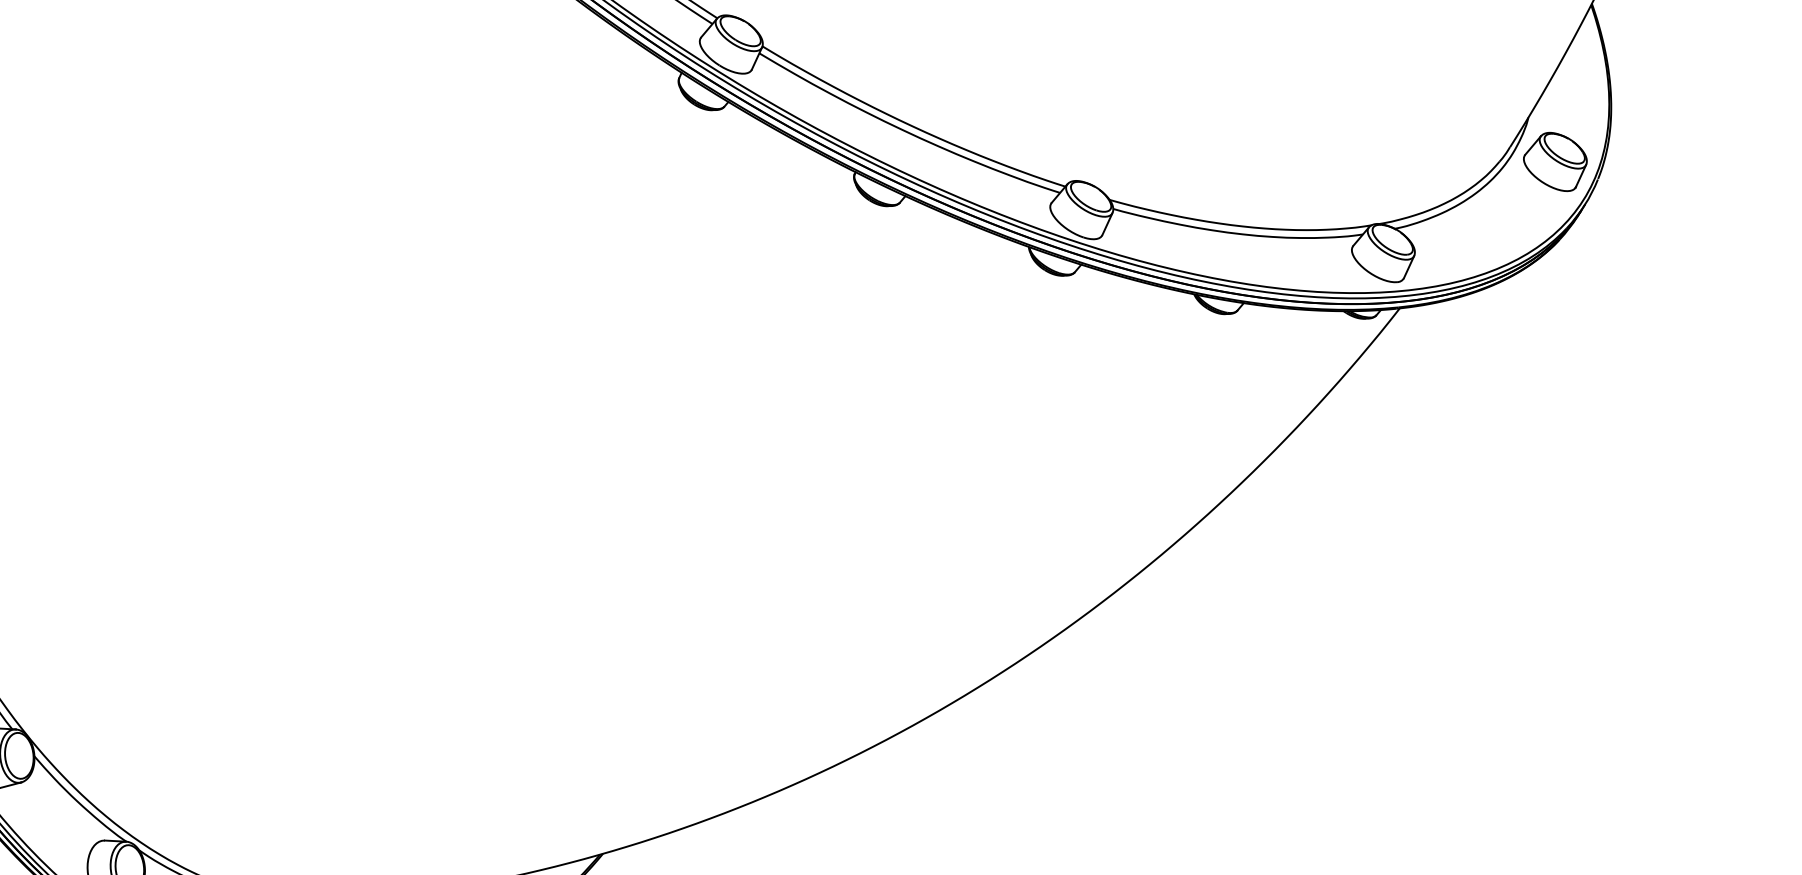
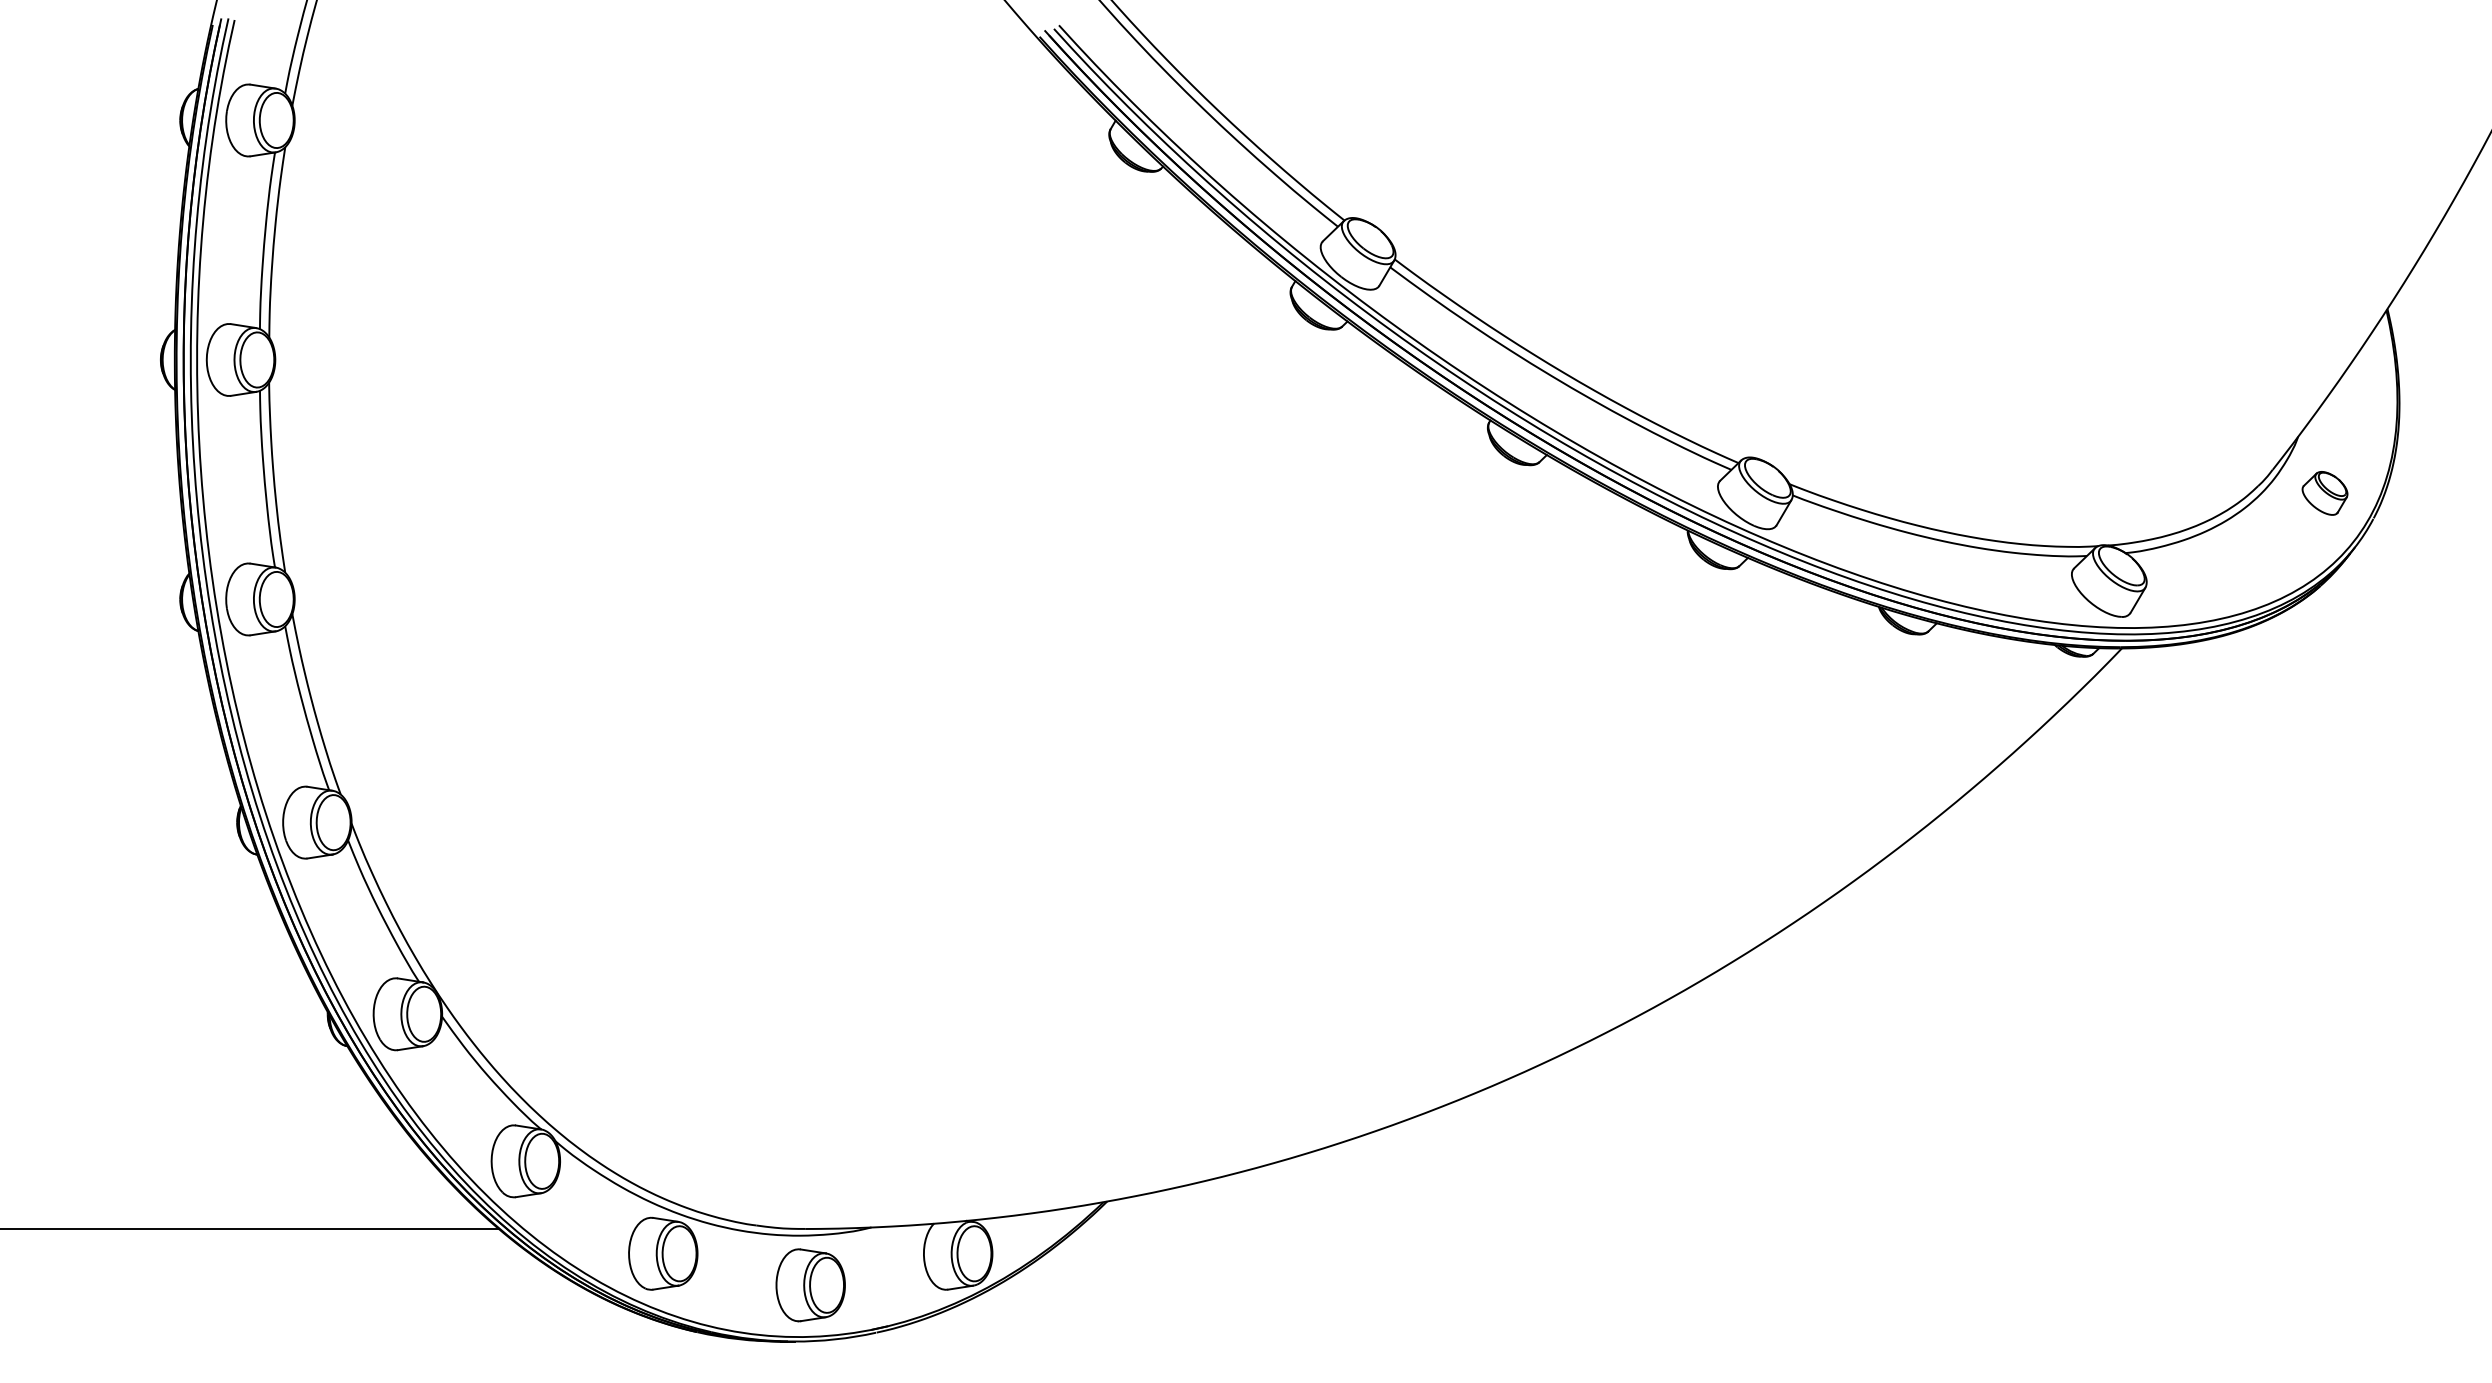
part: (1555, 162) -> (2324, 493), size x0.6

